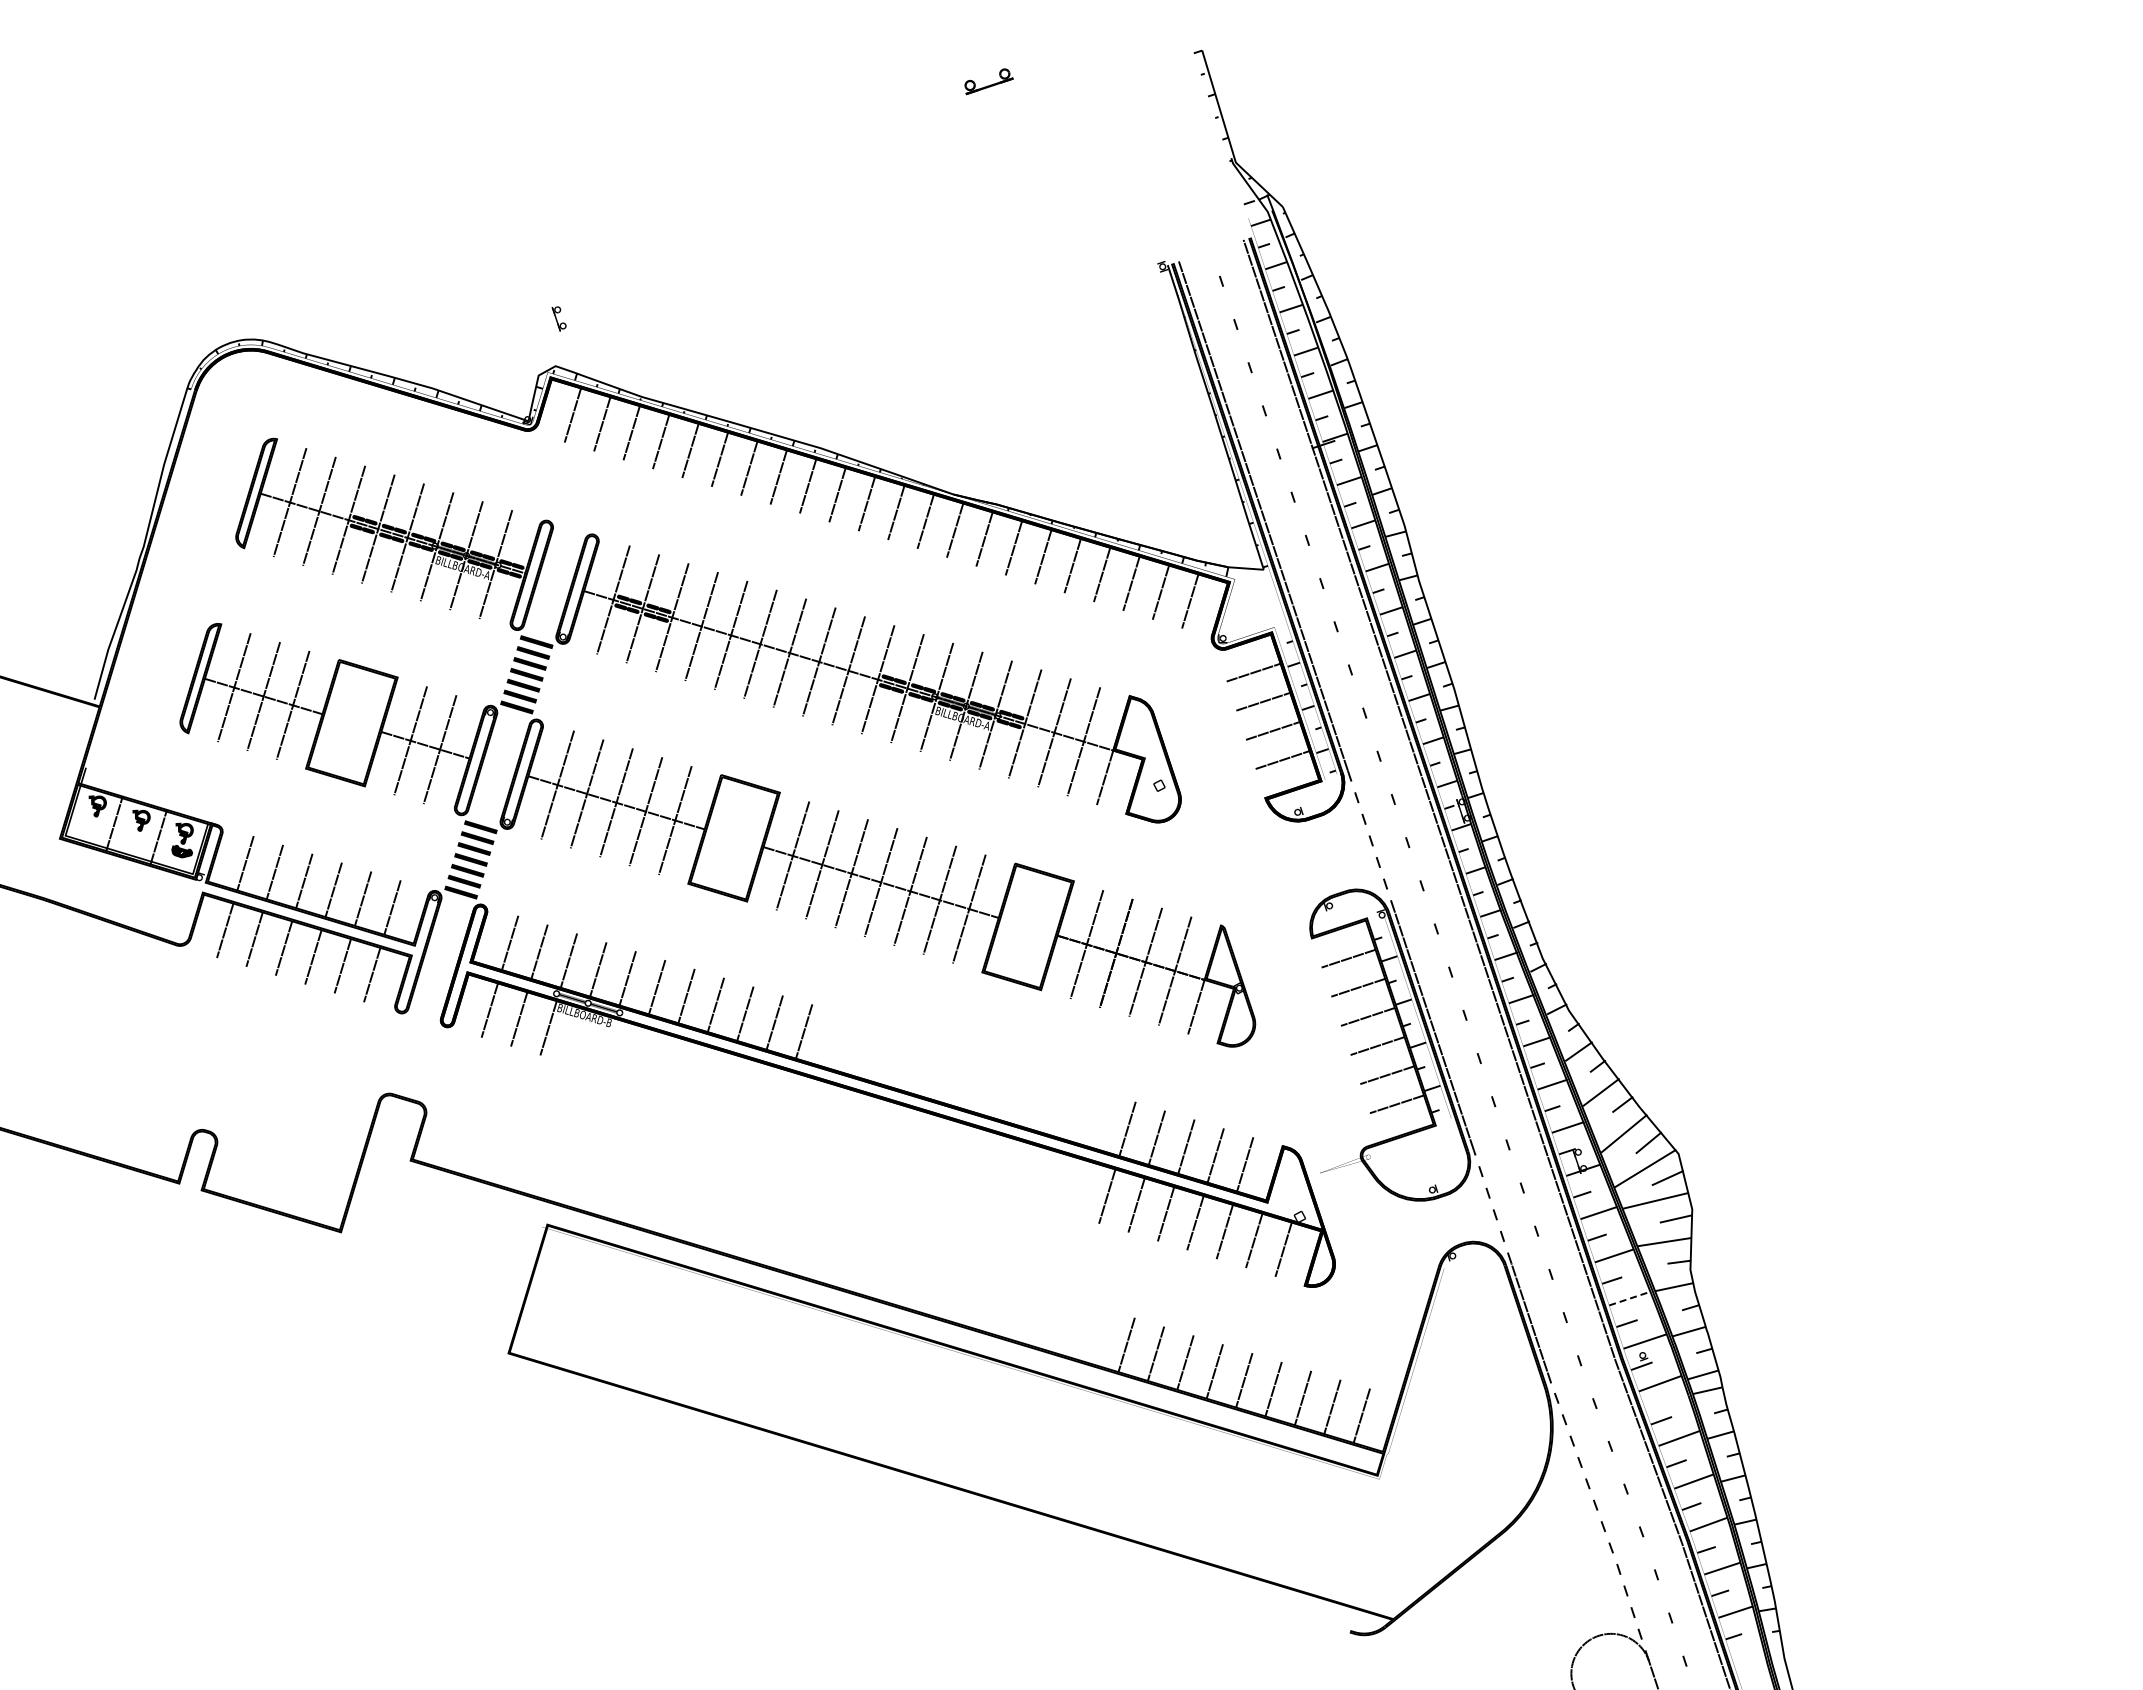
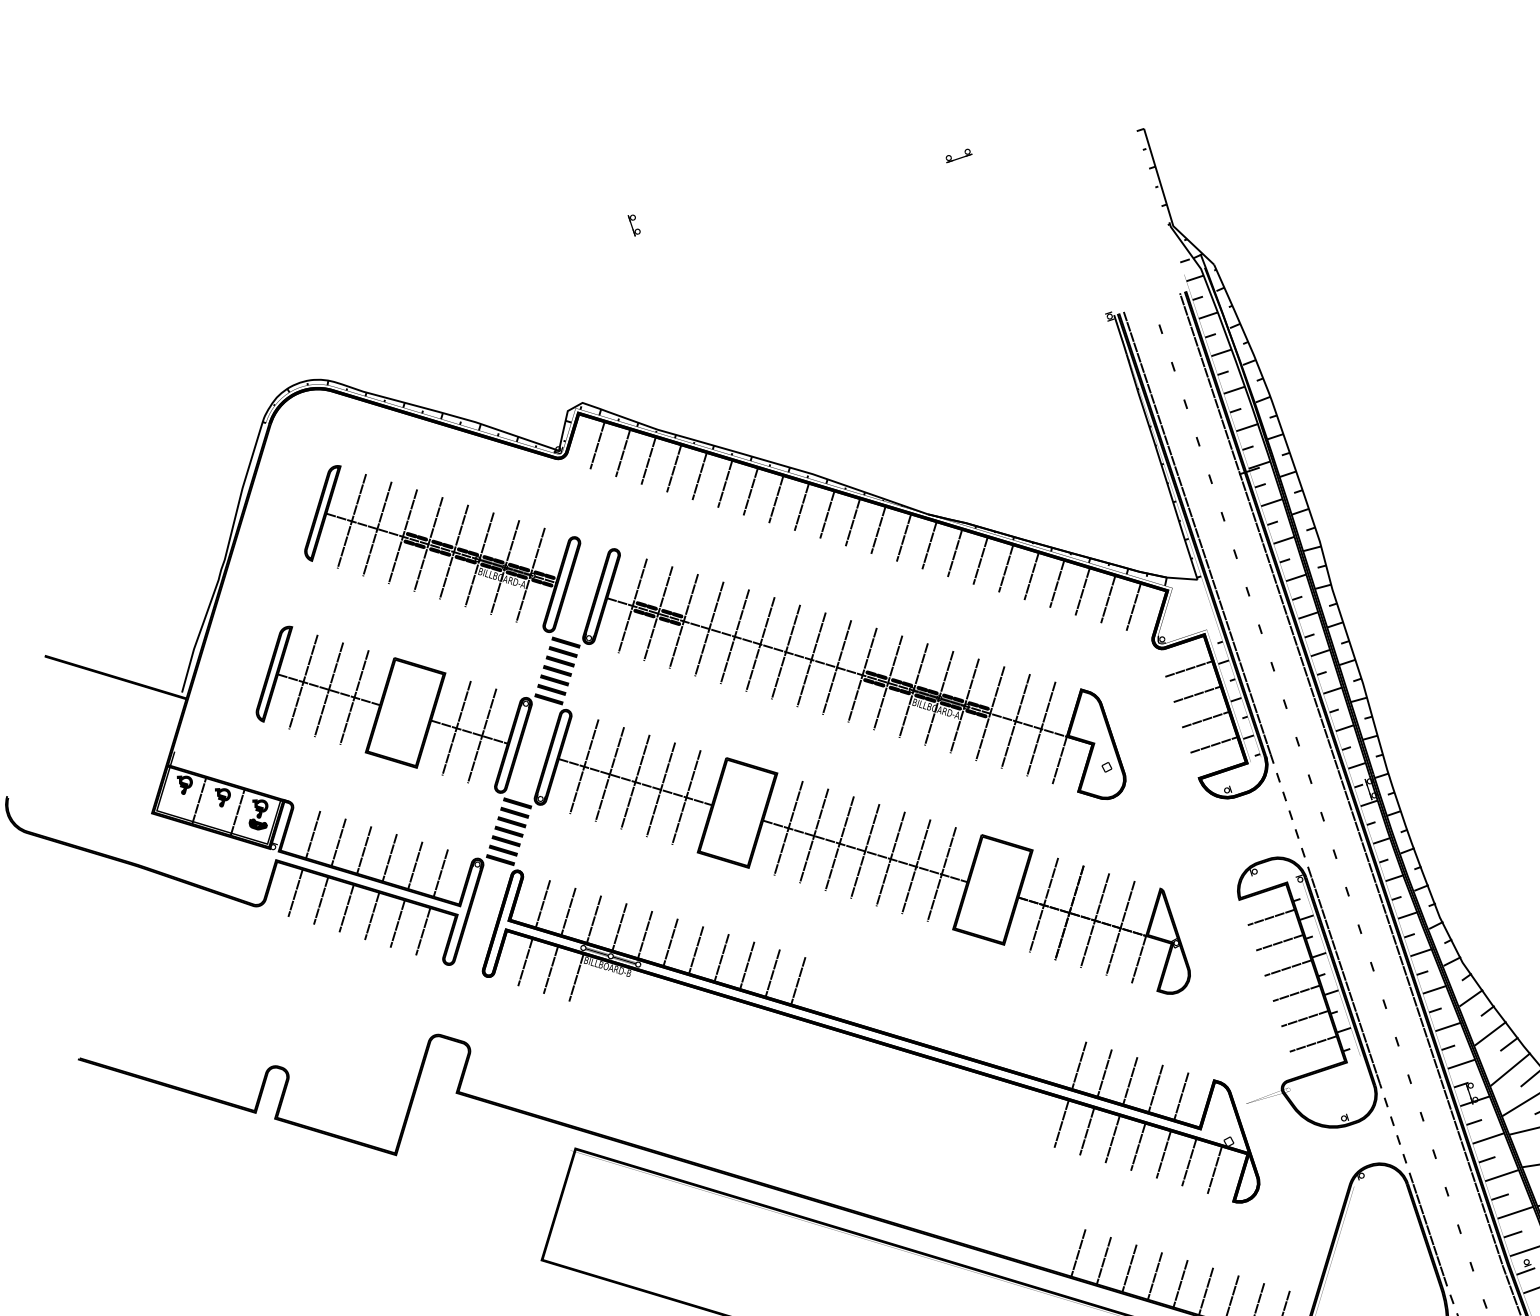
part: (989, 81) -> (959, 155), size x0.62
part: (558, 318) -> (633, 225), moved
line: (1629, 1298) -> (1515, 1212), dashed -> solid

